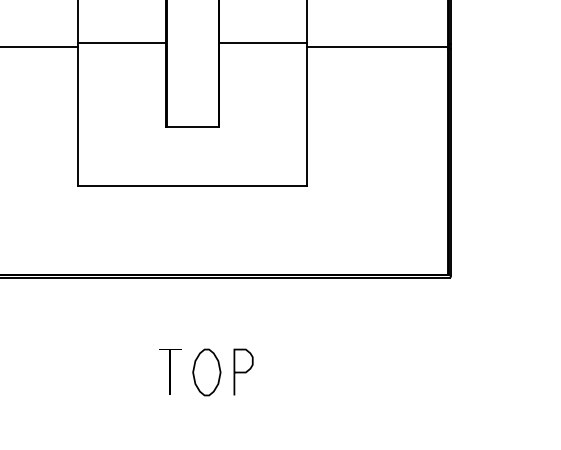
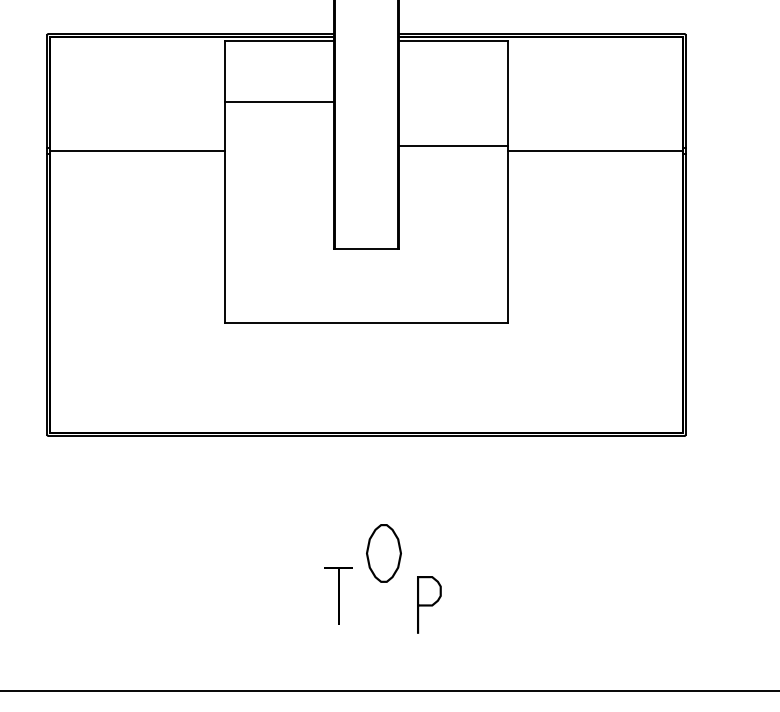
line: (121, 42) -> (278, 101), moved
part: (170, 371) -> (338, 595), moved
curve: (243, 371) -> (429, 604), moved

